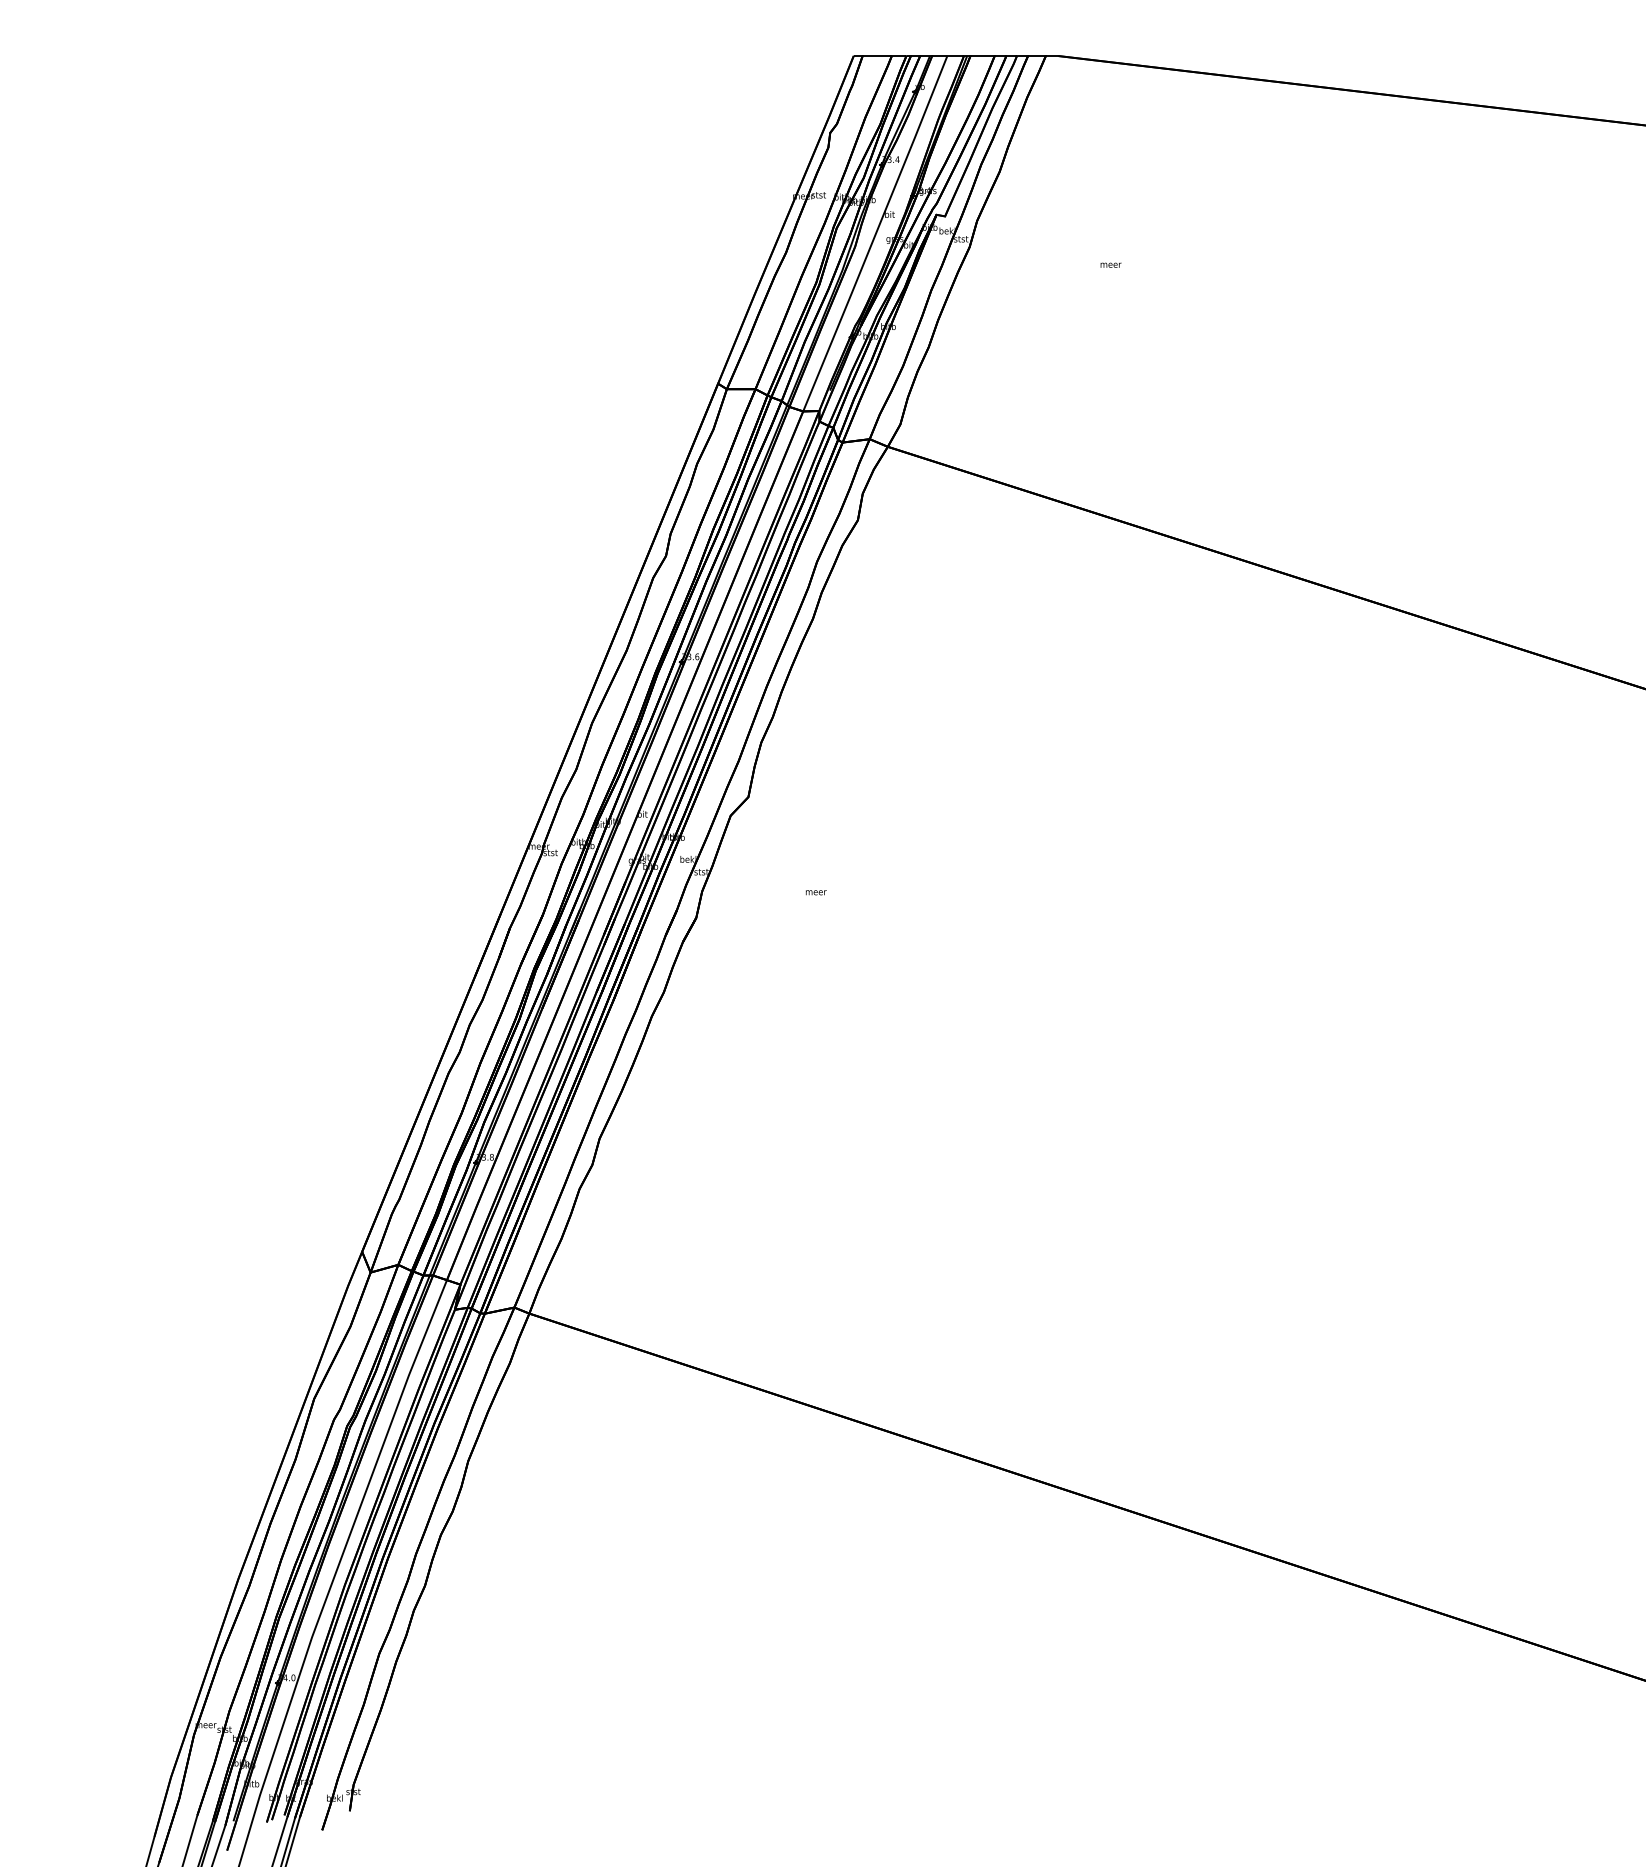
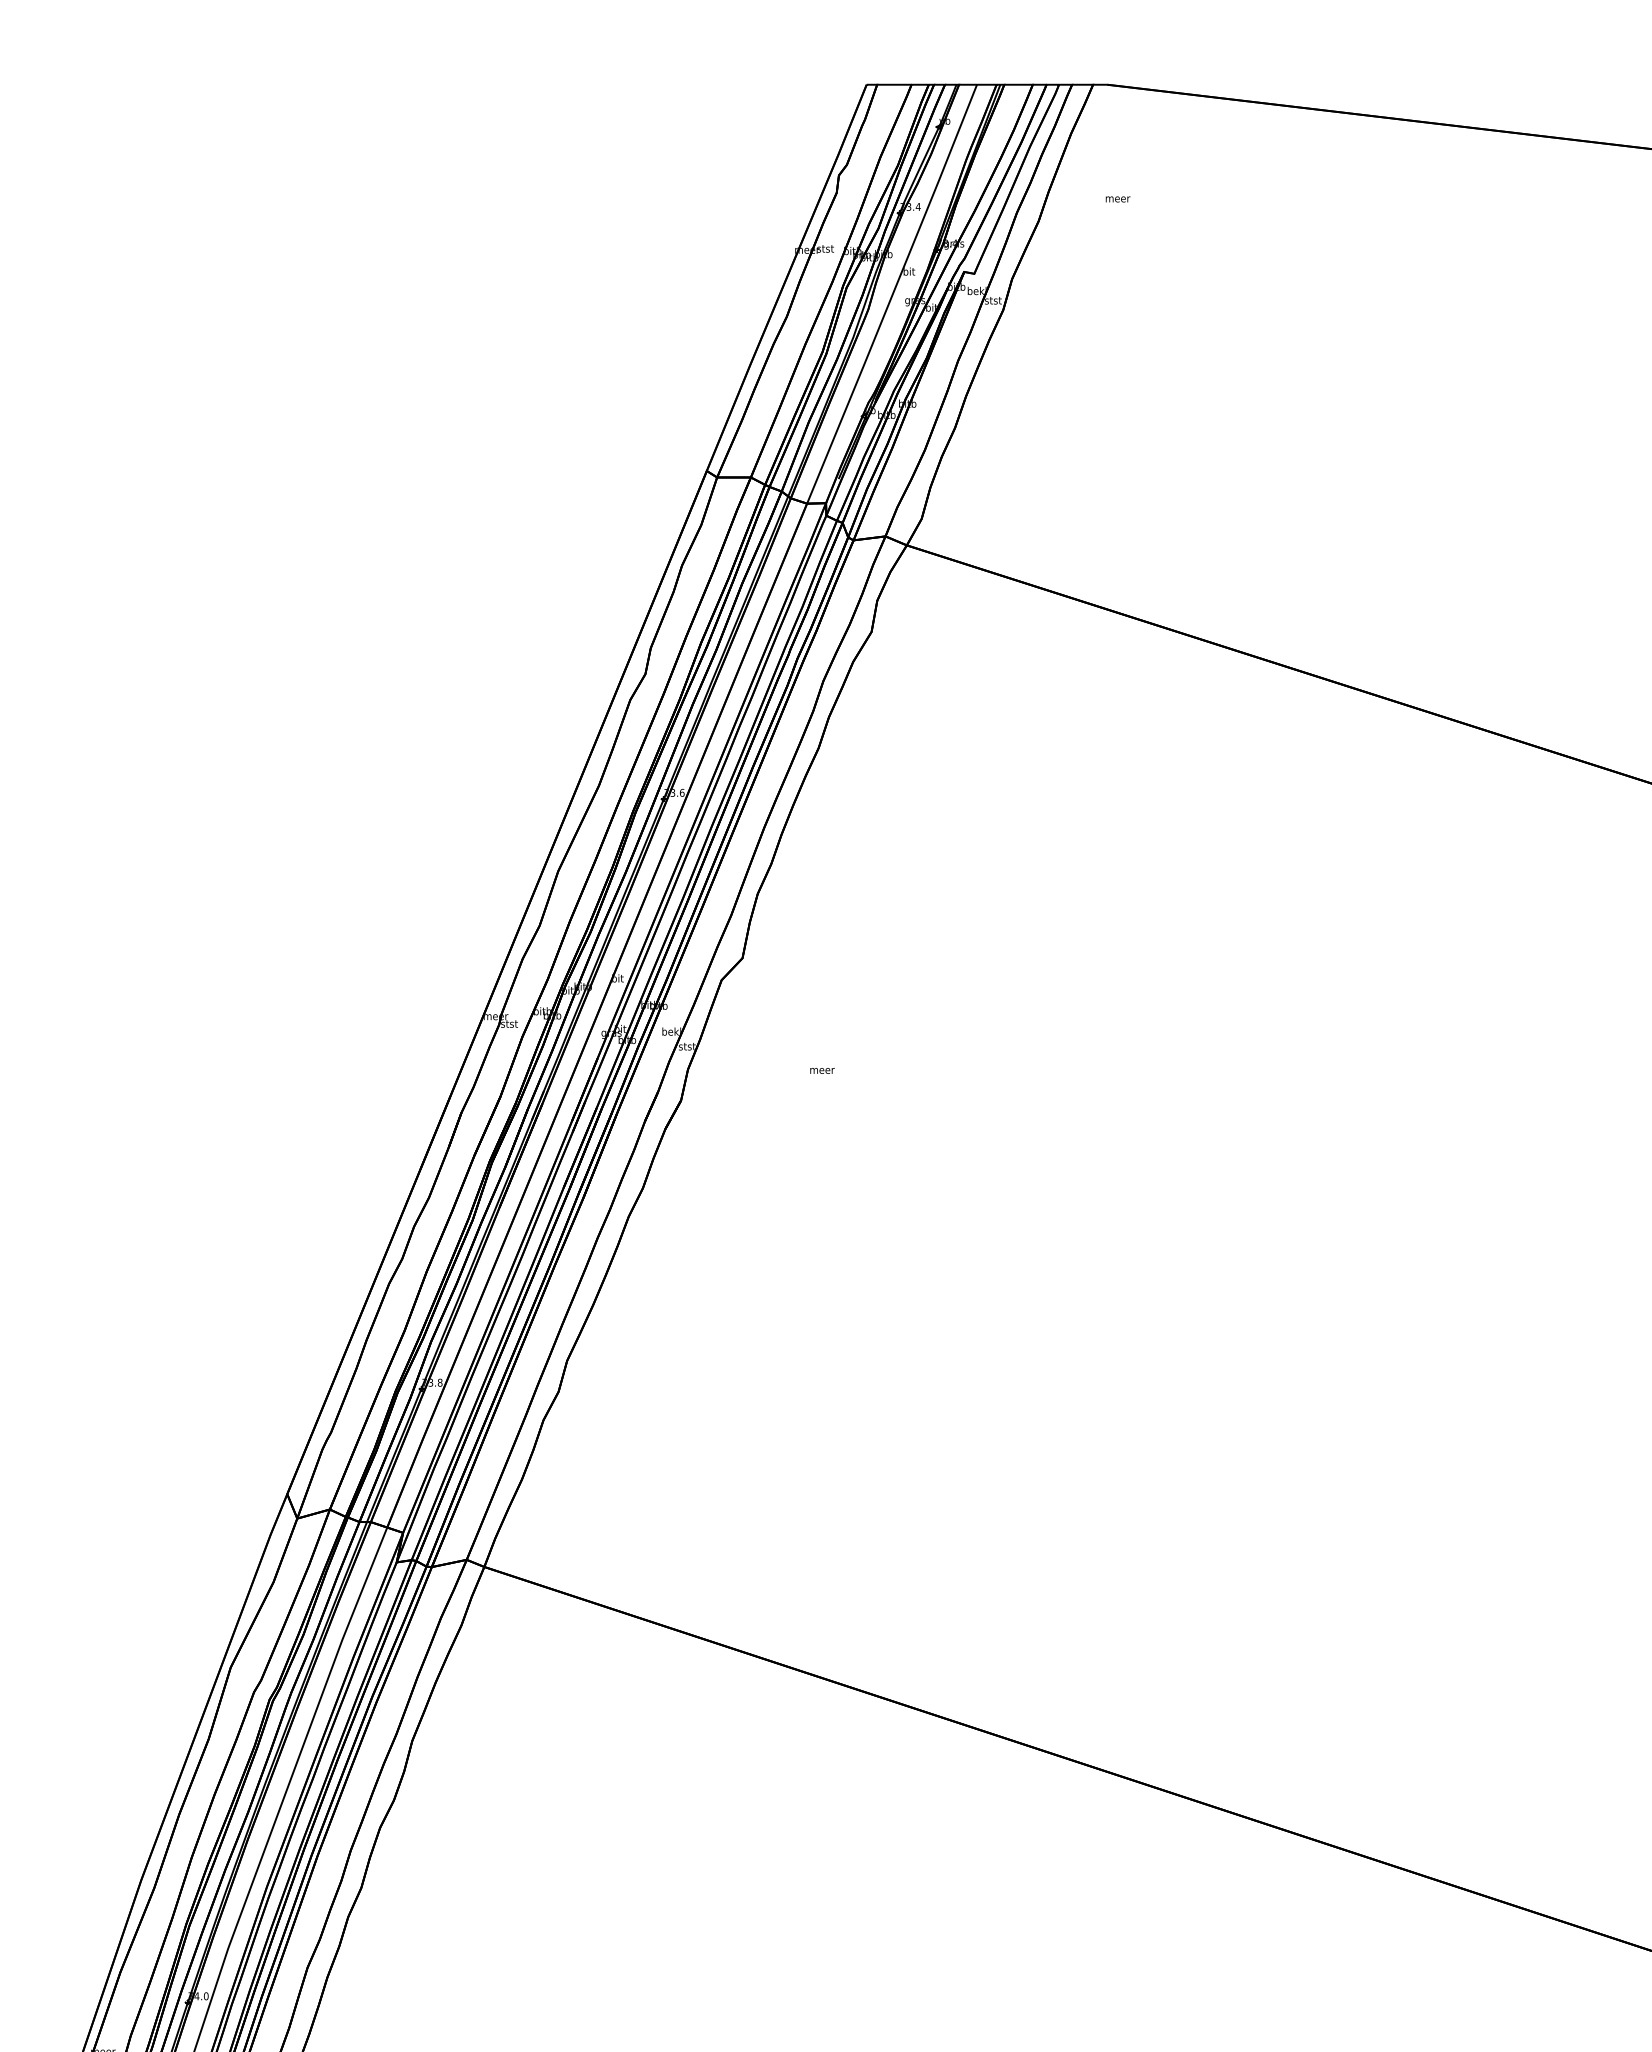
text: (1110, 264) -> (1117, 198), moved

